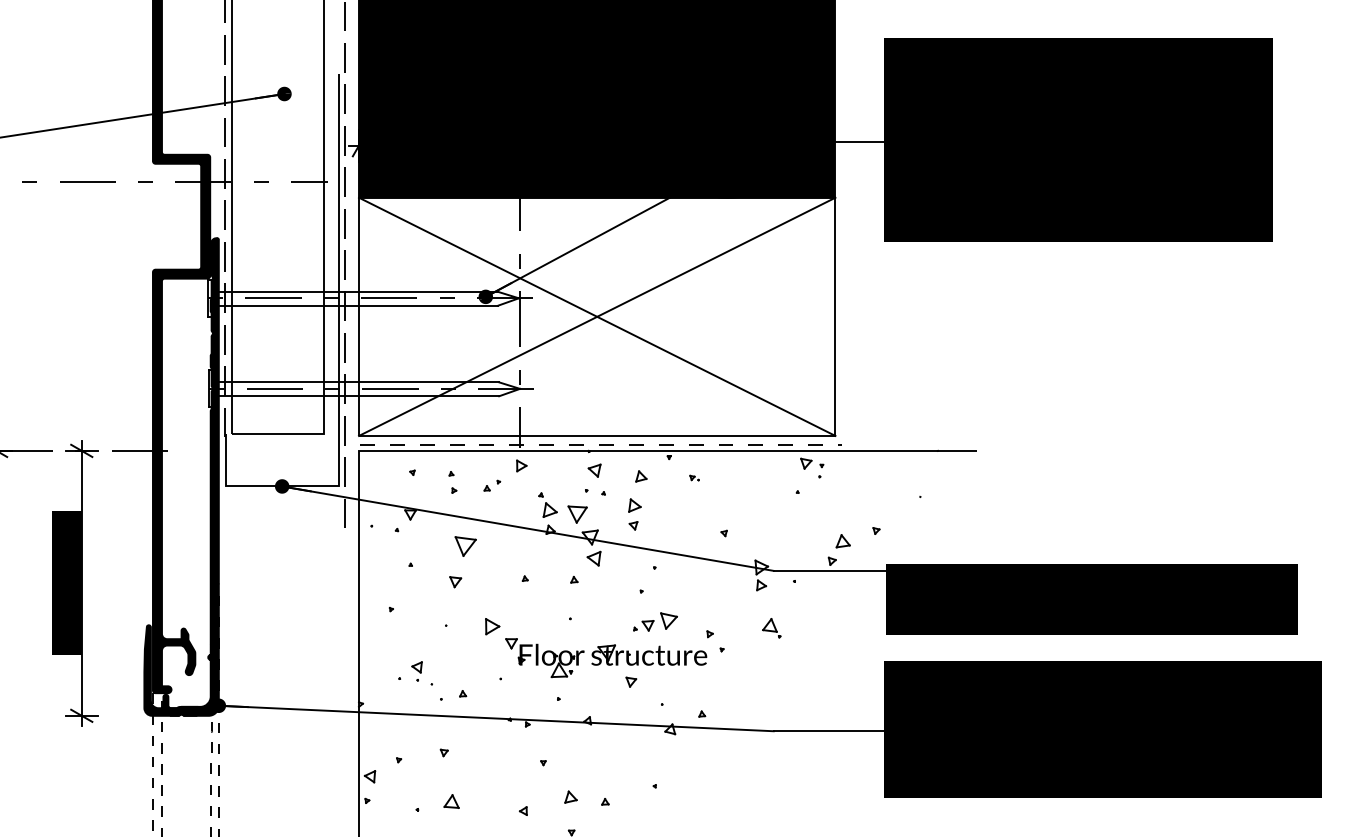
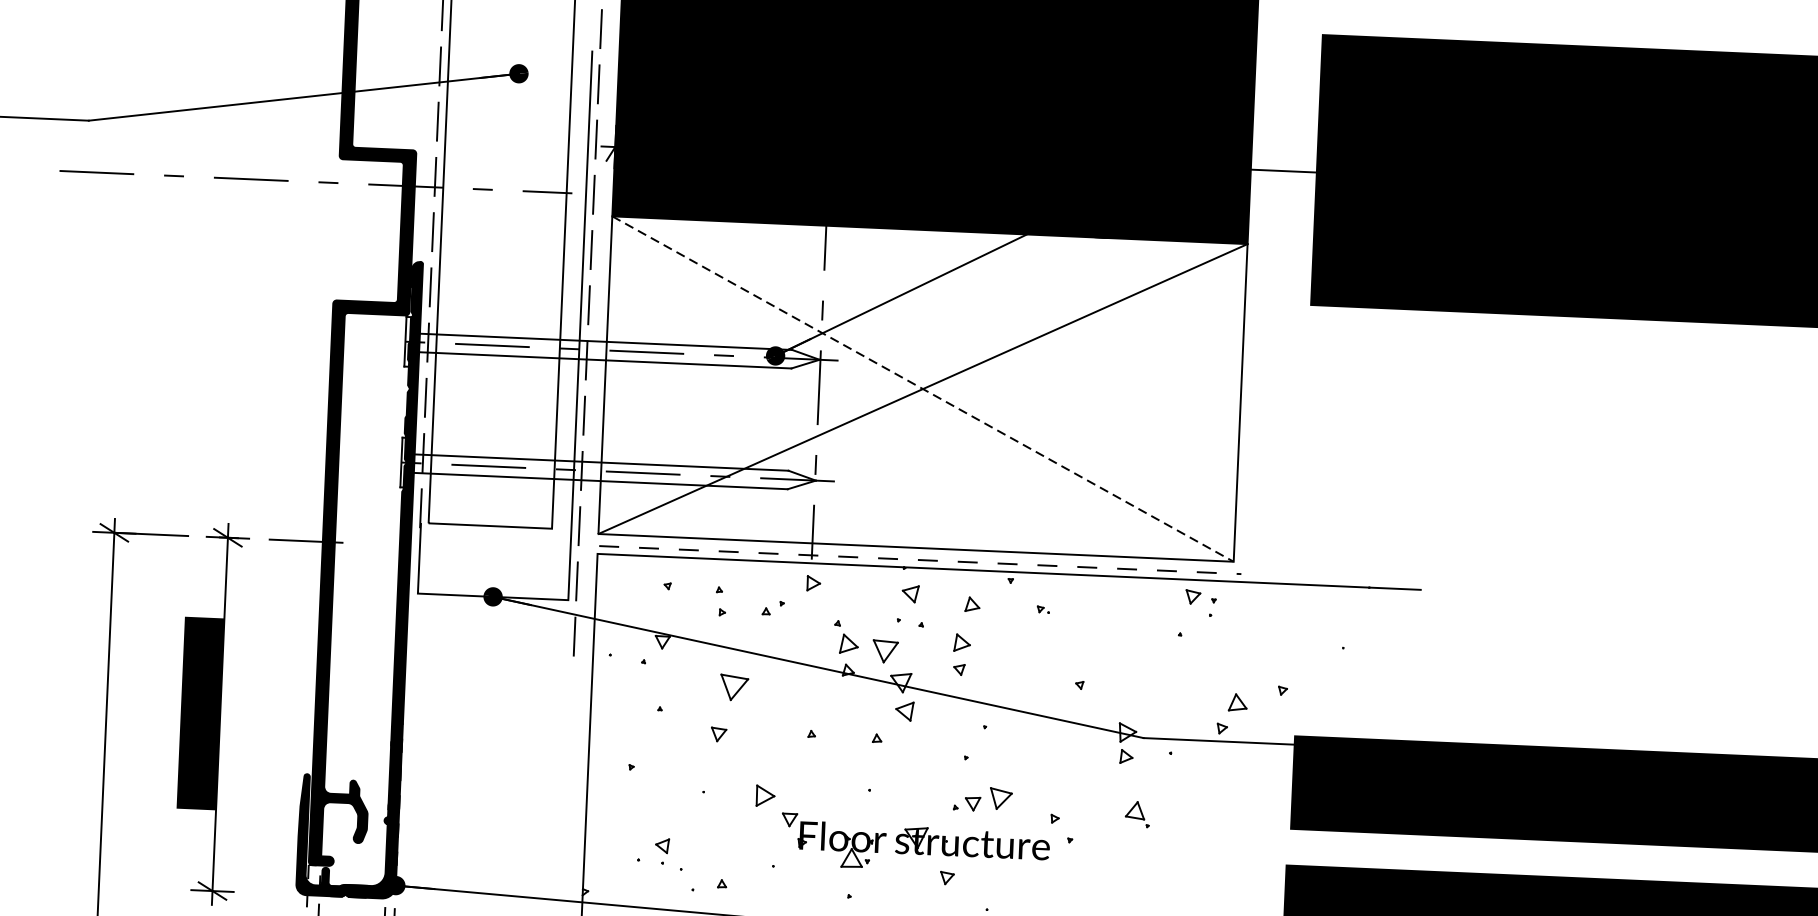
line: (597, 317) -> (923, 389), solid -> dashed

